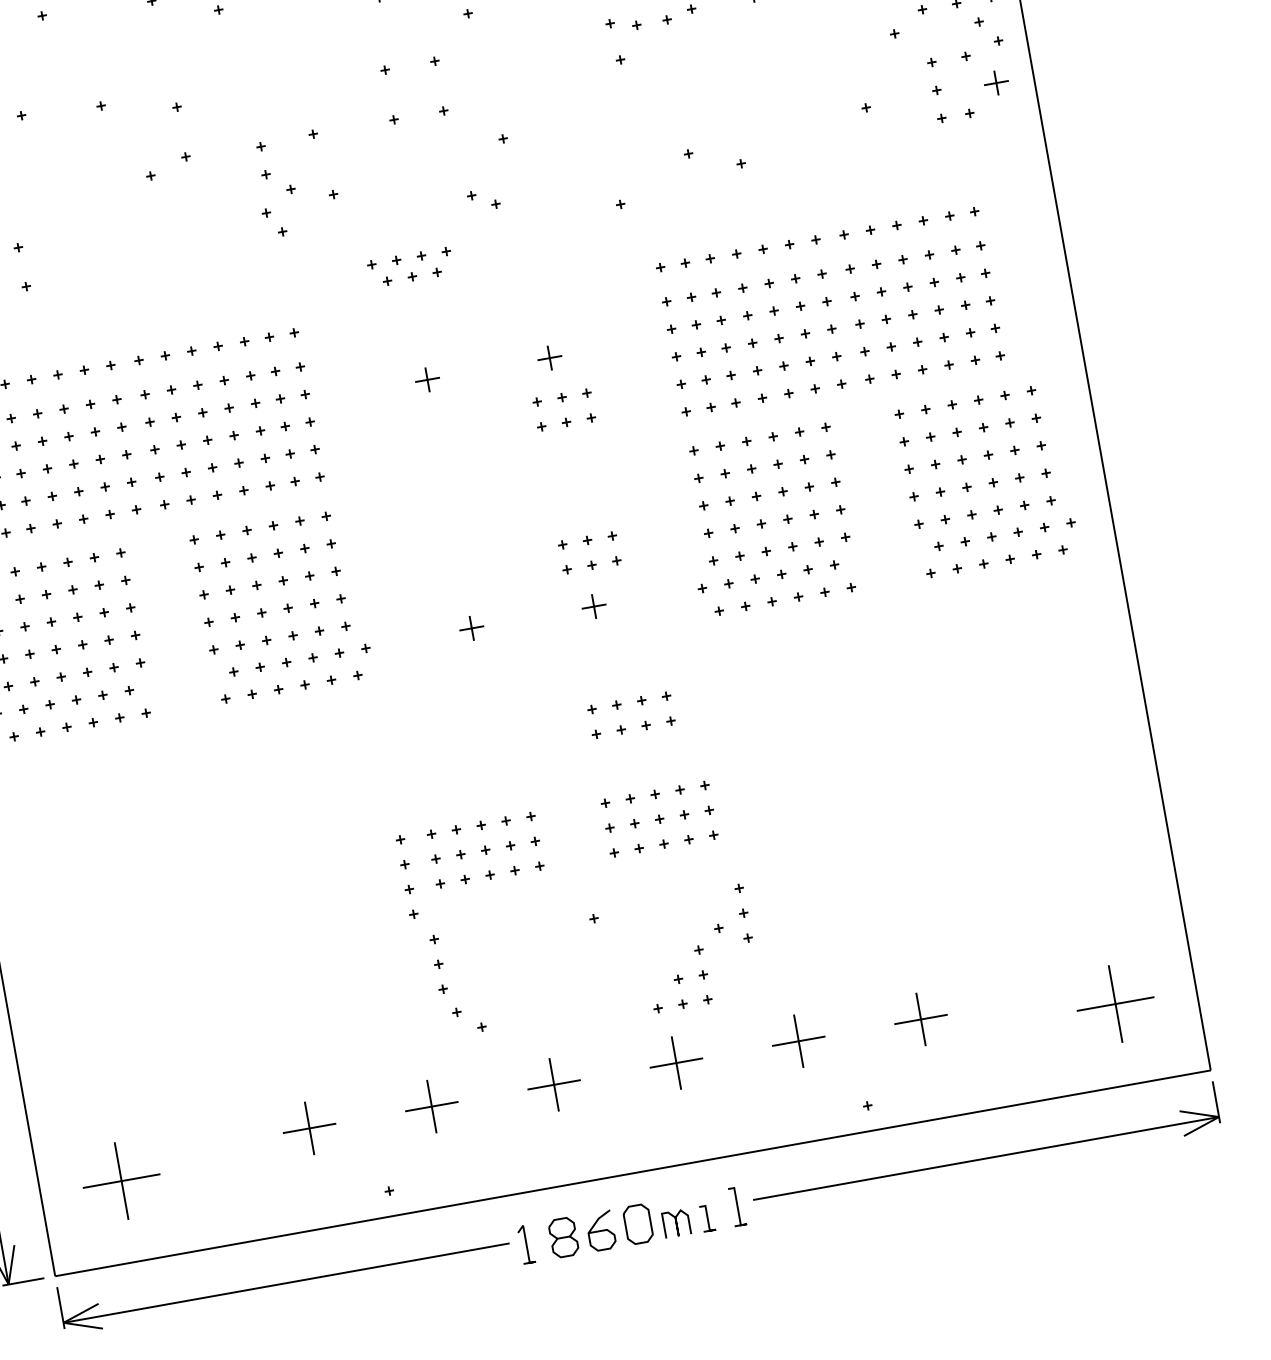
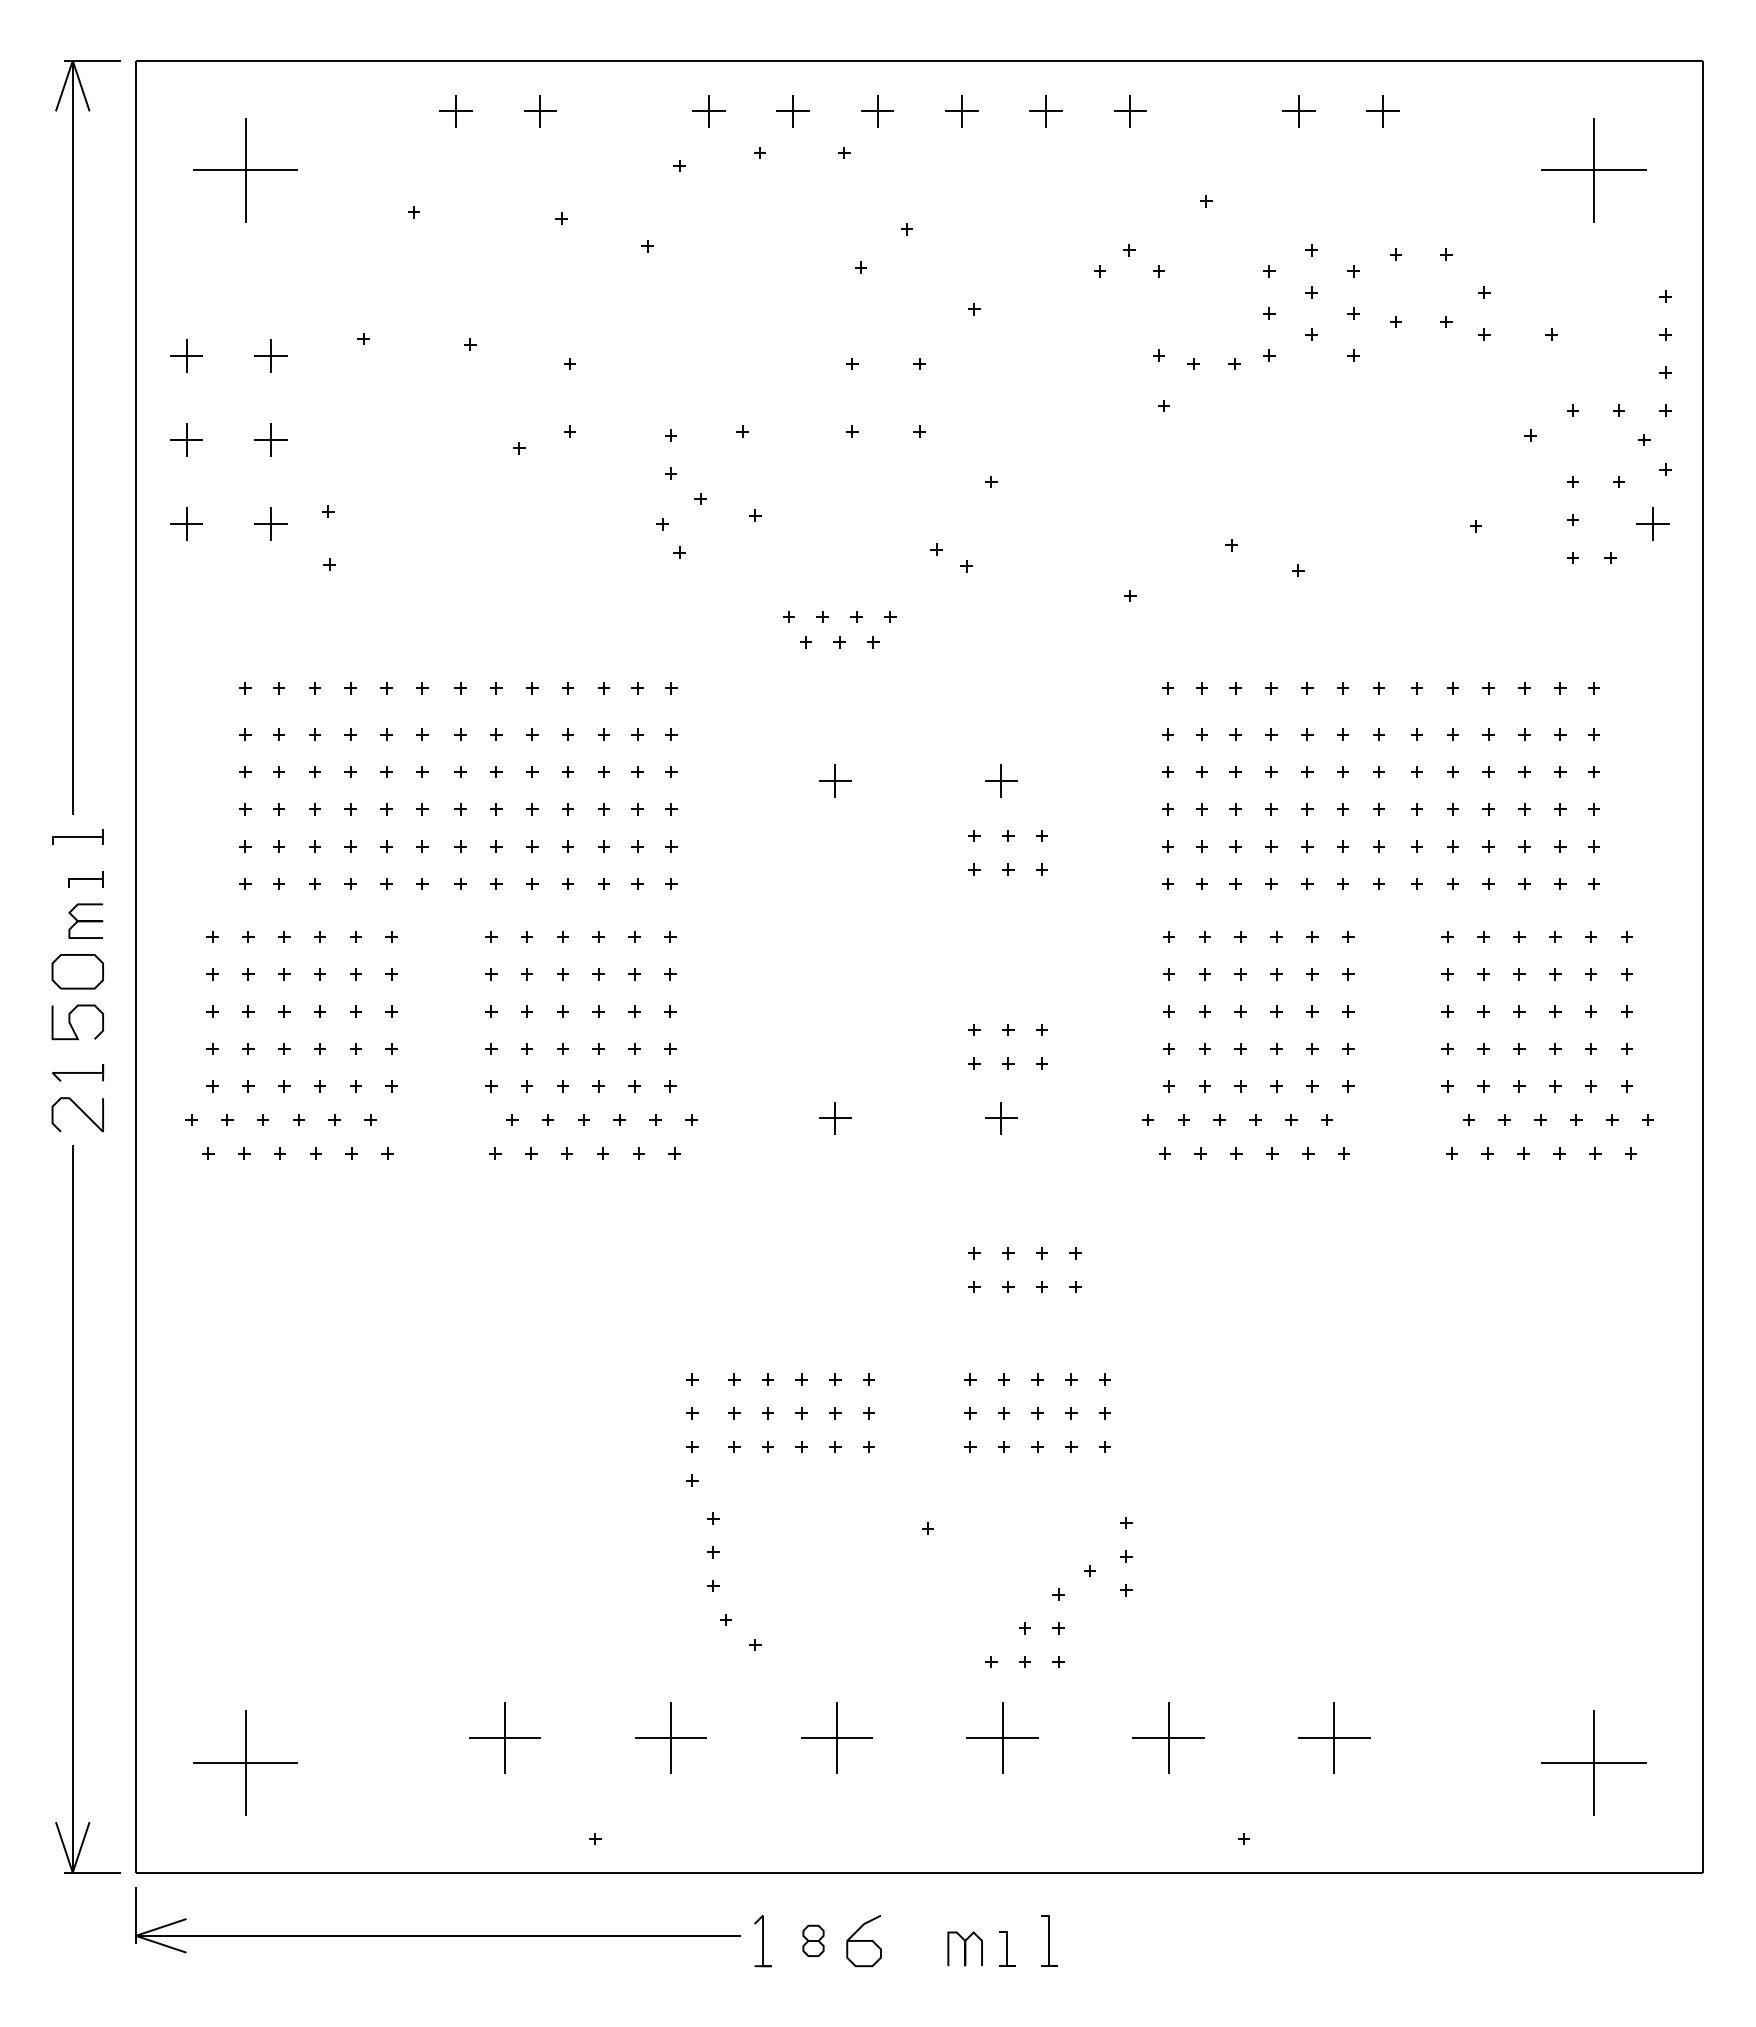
part: (986, 1158) -> (1387, 1935), removed
part: (638, 1224) -> (914, 1940), removed
part: (563, 1237) -> (813, 1940), size x0.6

